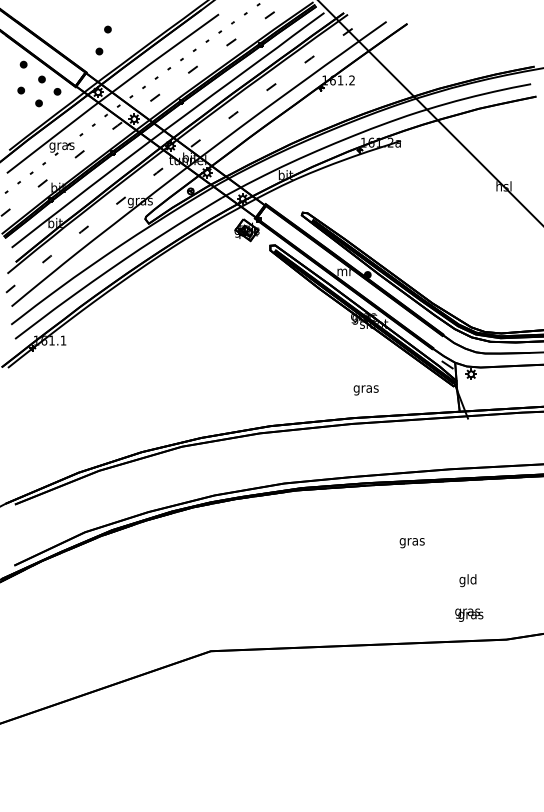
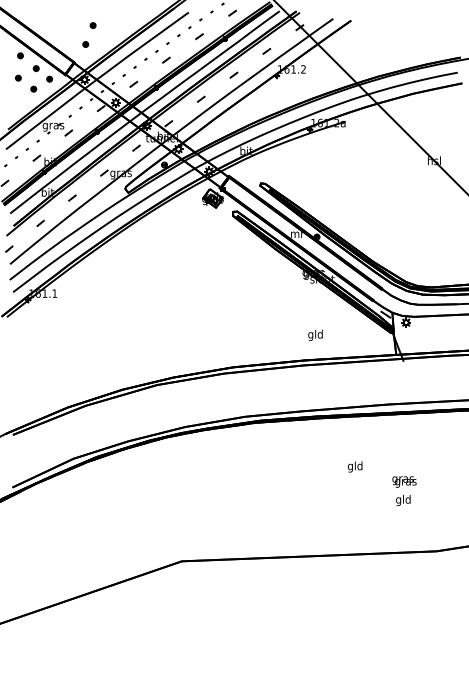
text: (365, 388) -> (315, 334), gras -> gld
text: (411, 541) -> (354, 466), gras -> gld
text: (469, 614) -> (404, 481), moved

